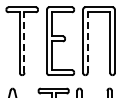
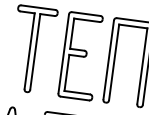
line: (24, 41) -> (35, 50), dashed -> solid
line: (87, 41) -> (114, 61), dashed -> solid

